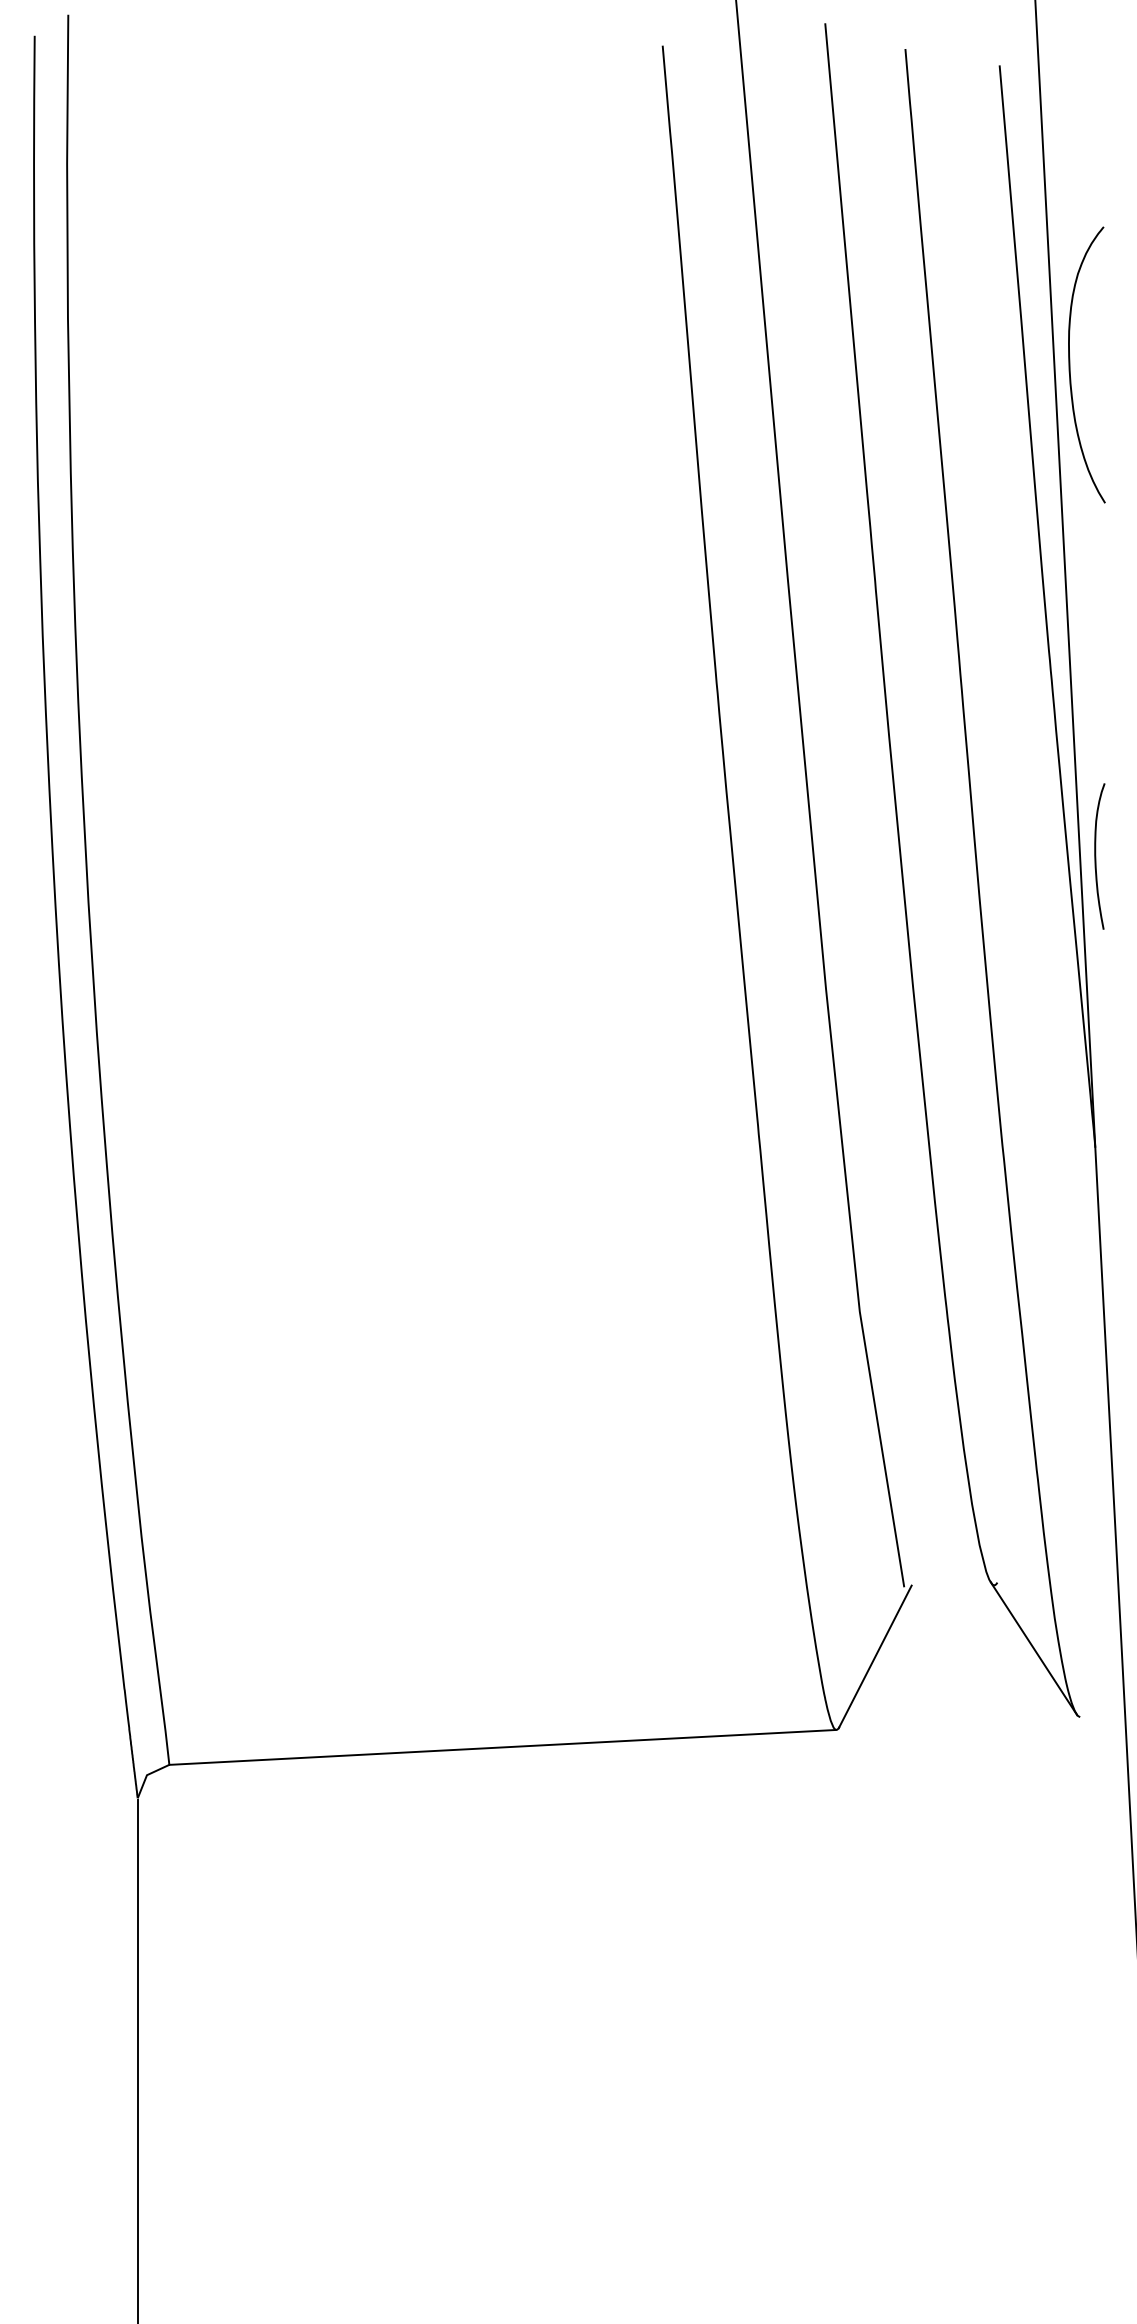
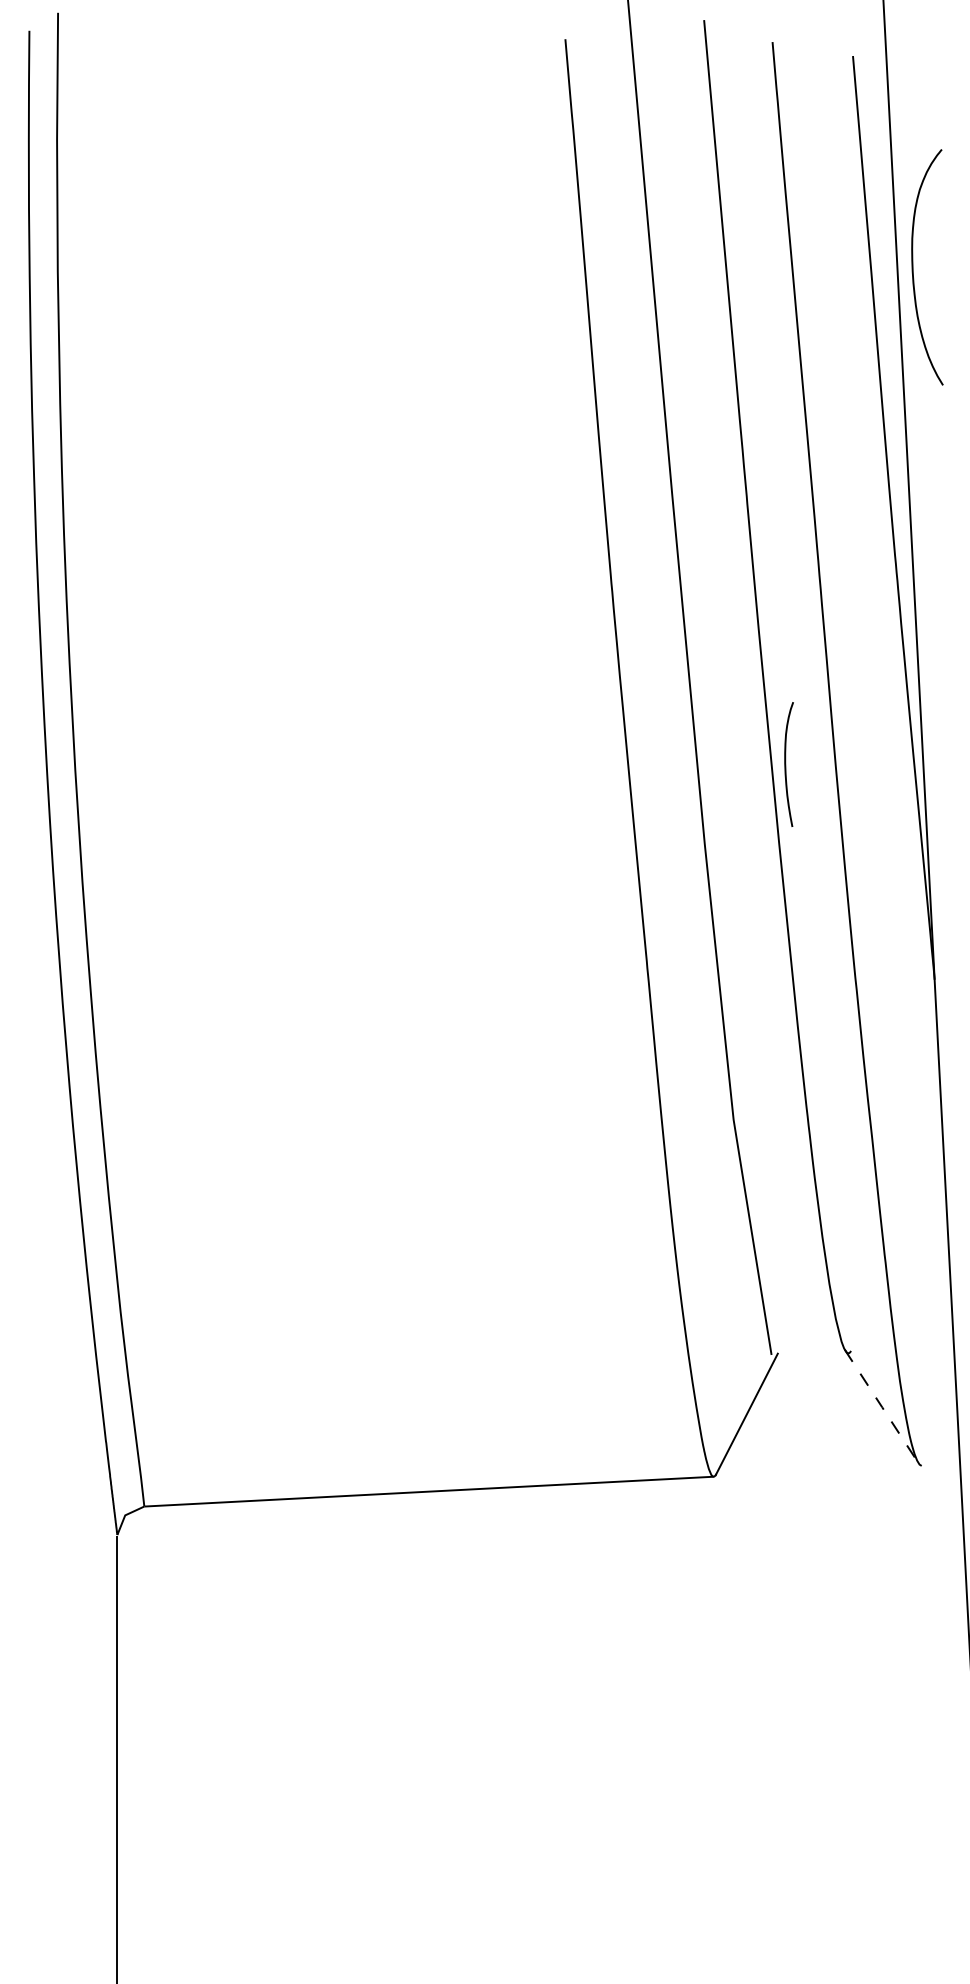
curve: (1070, 364) -> (913, 266), moved
curve: (1096, 856) -> (786, 764), moved
line: (1033, 1648) -> (881, 1407), solid -> dashed

